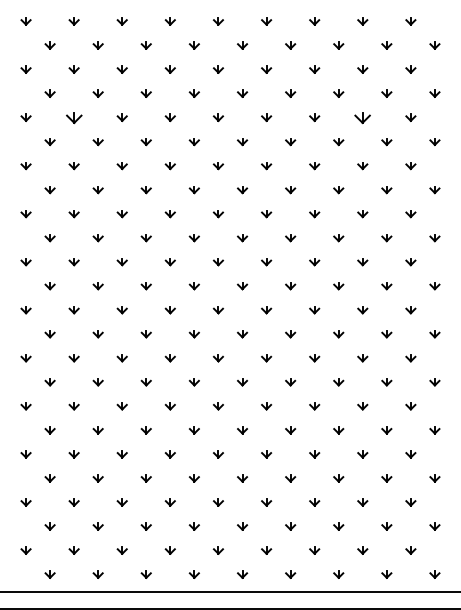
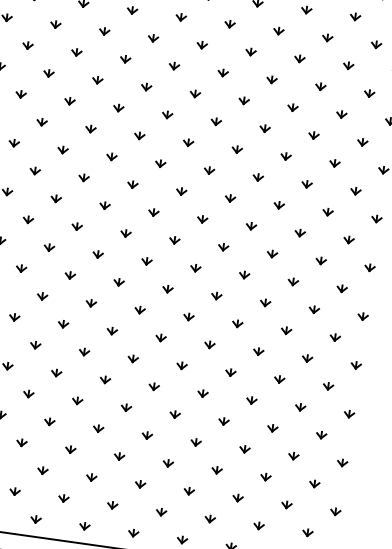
part: (73, 117) -> (27, 45), size x0.62
part: (362, 117) -> (320, 86), size x0.62

